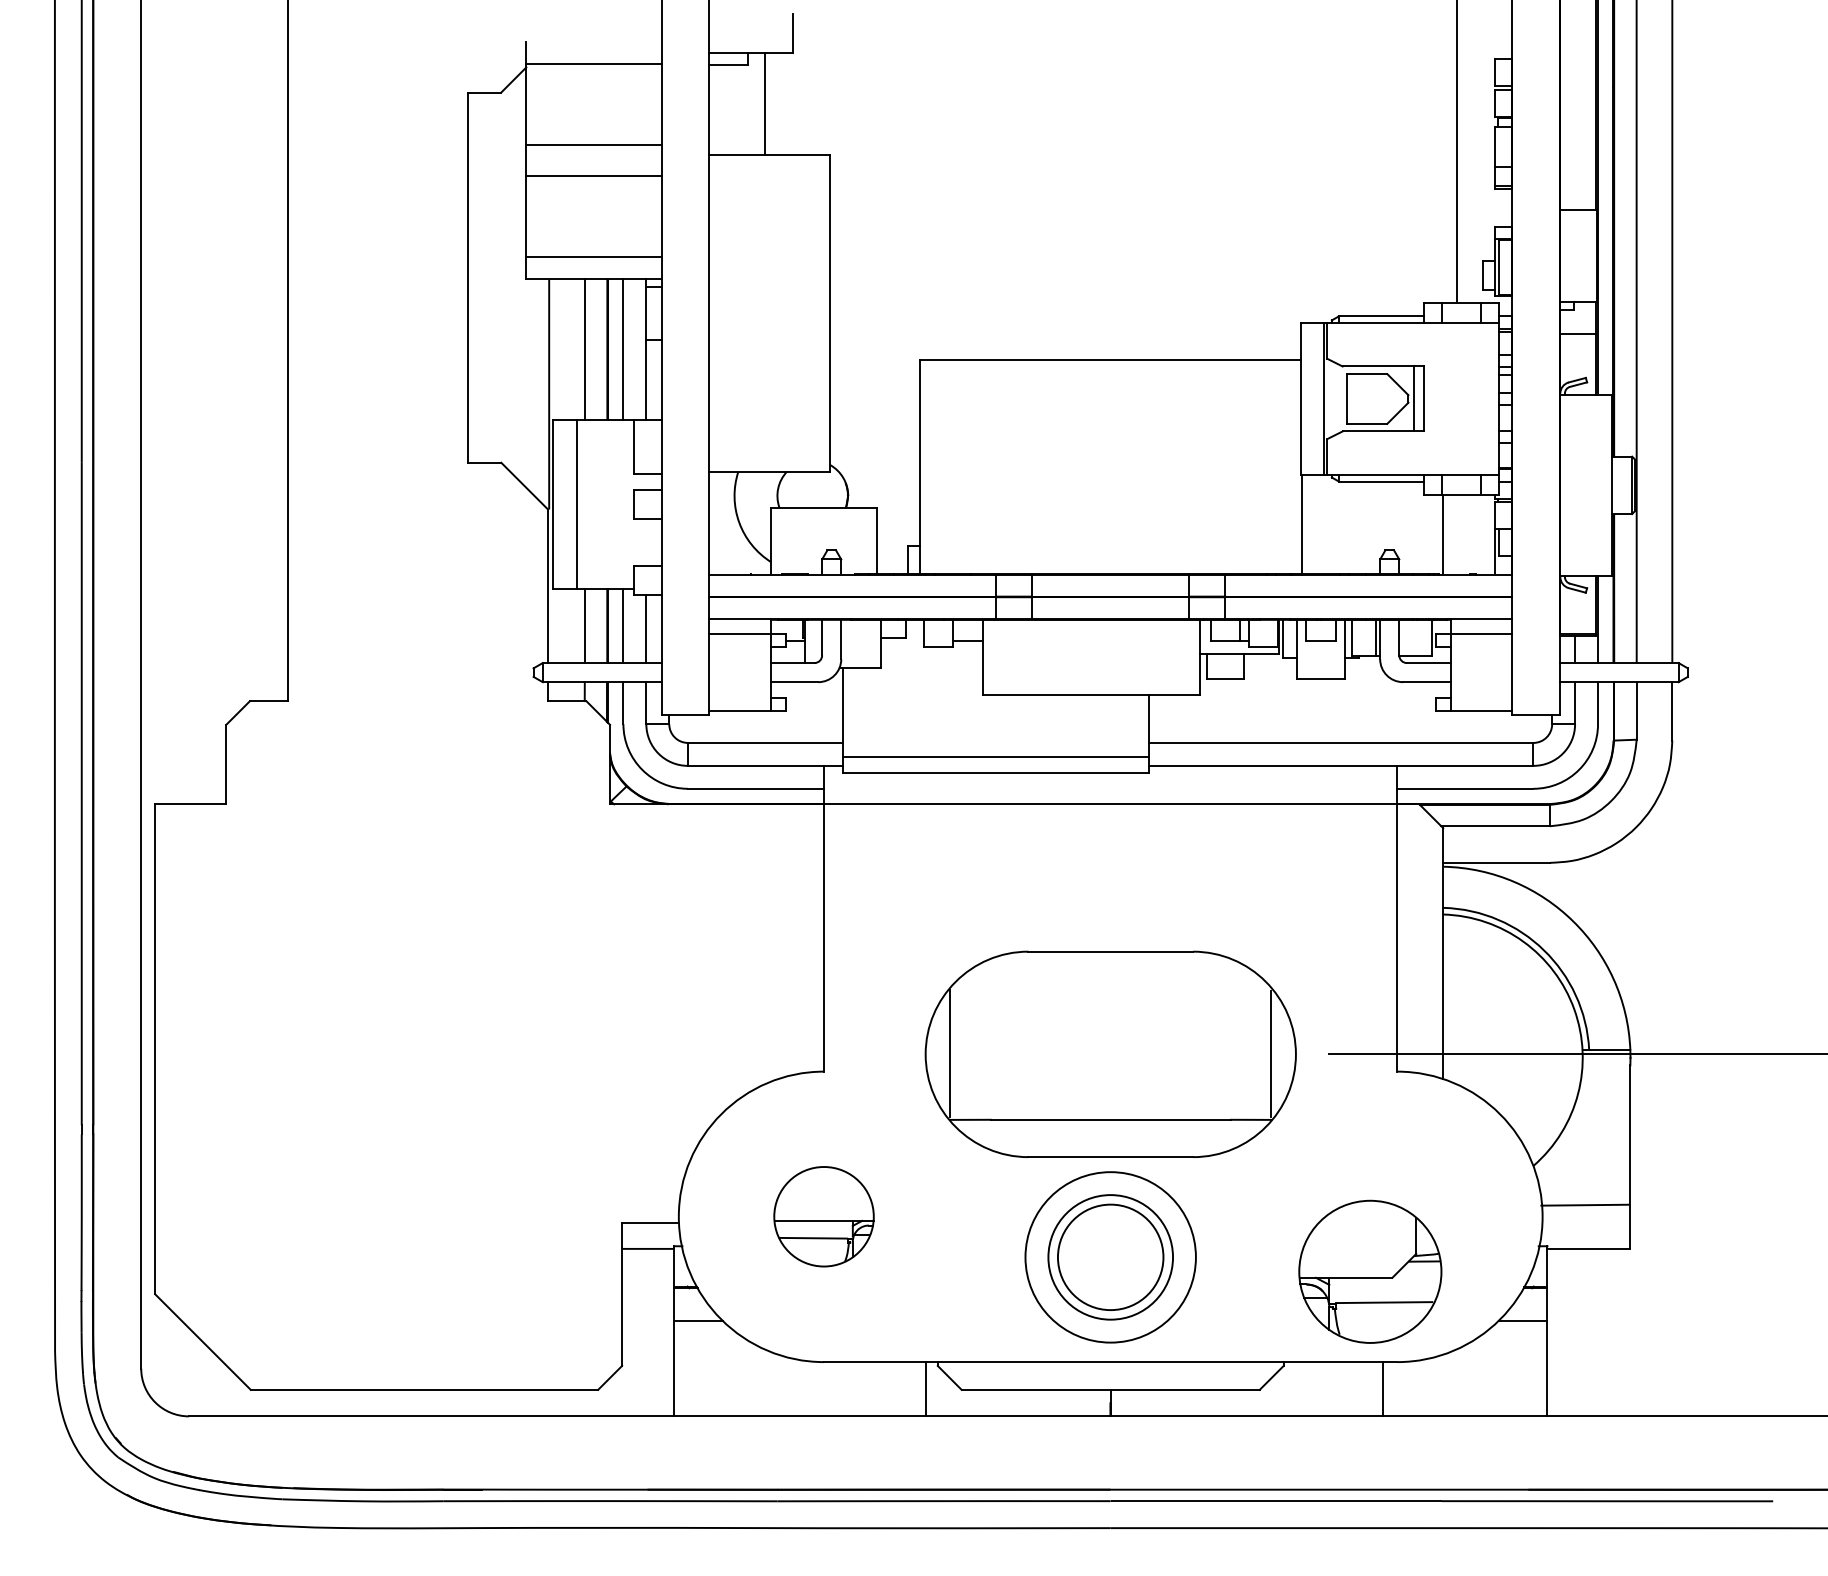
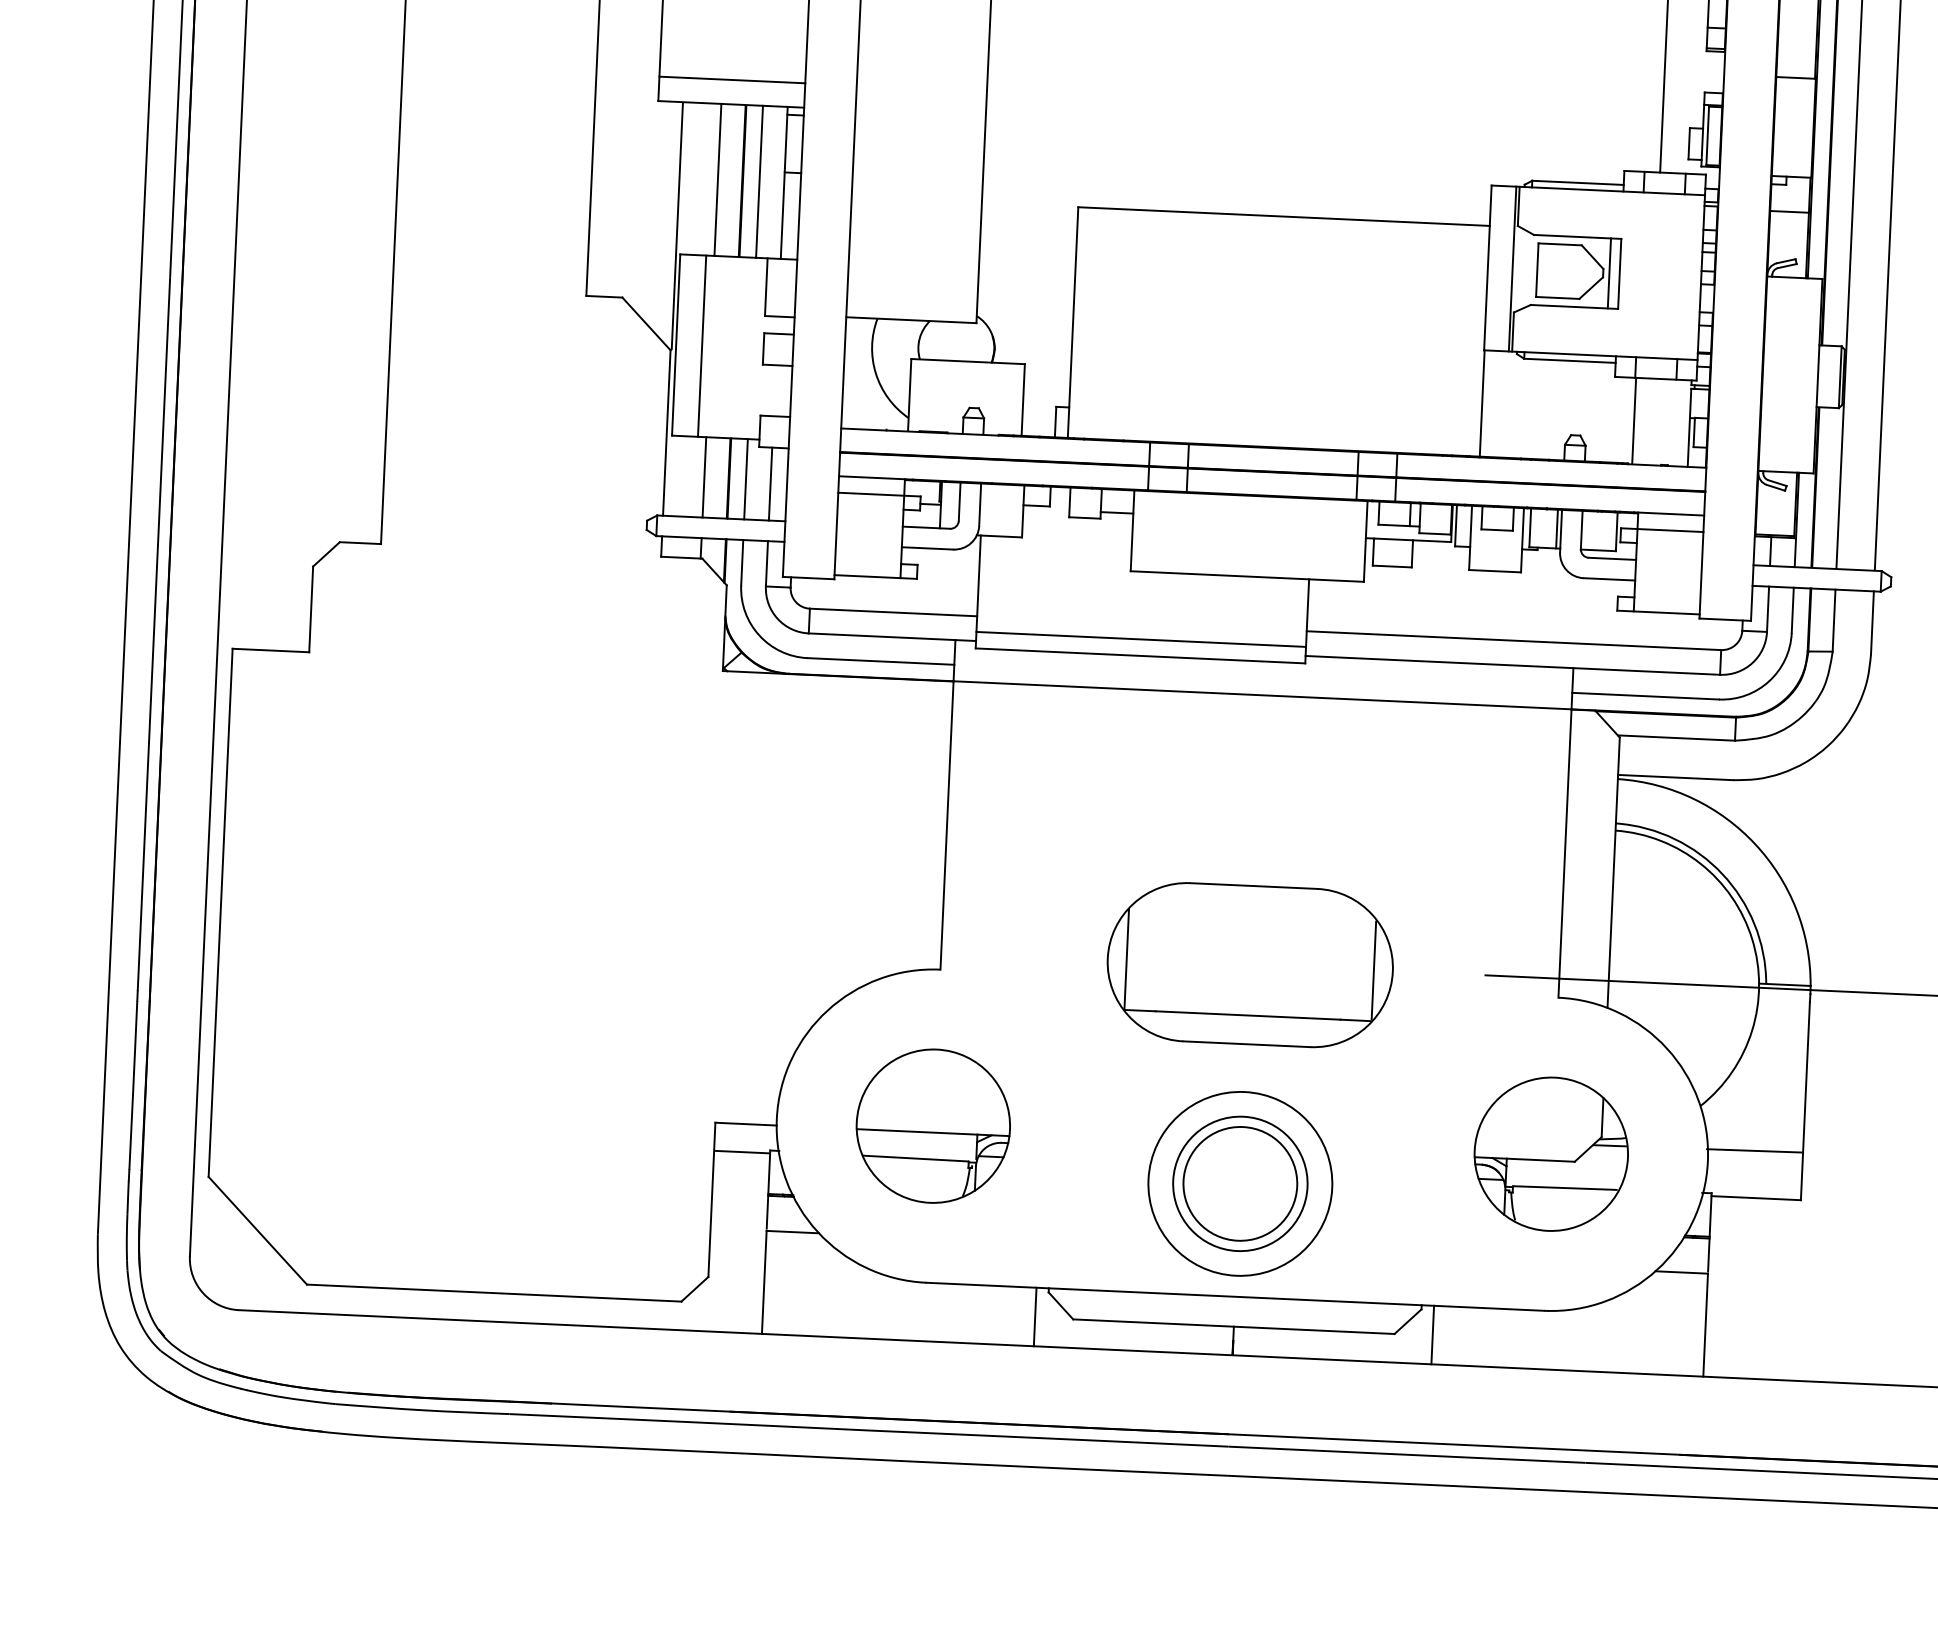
part: (1110, 1054) -> (1250, 965), size x0.71
part: (823, 1216) -> (932, 1125), size x1.43
part: (1370, 1271) -> (1551, 1153), moved
line: (1383, 1389) -> (1433, 1335), moved

